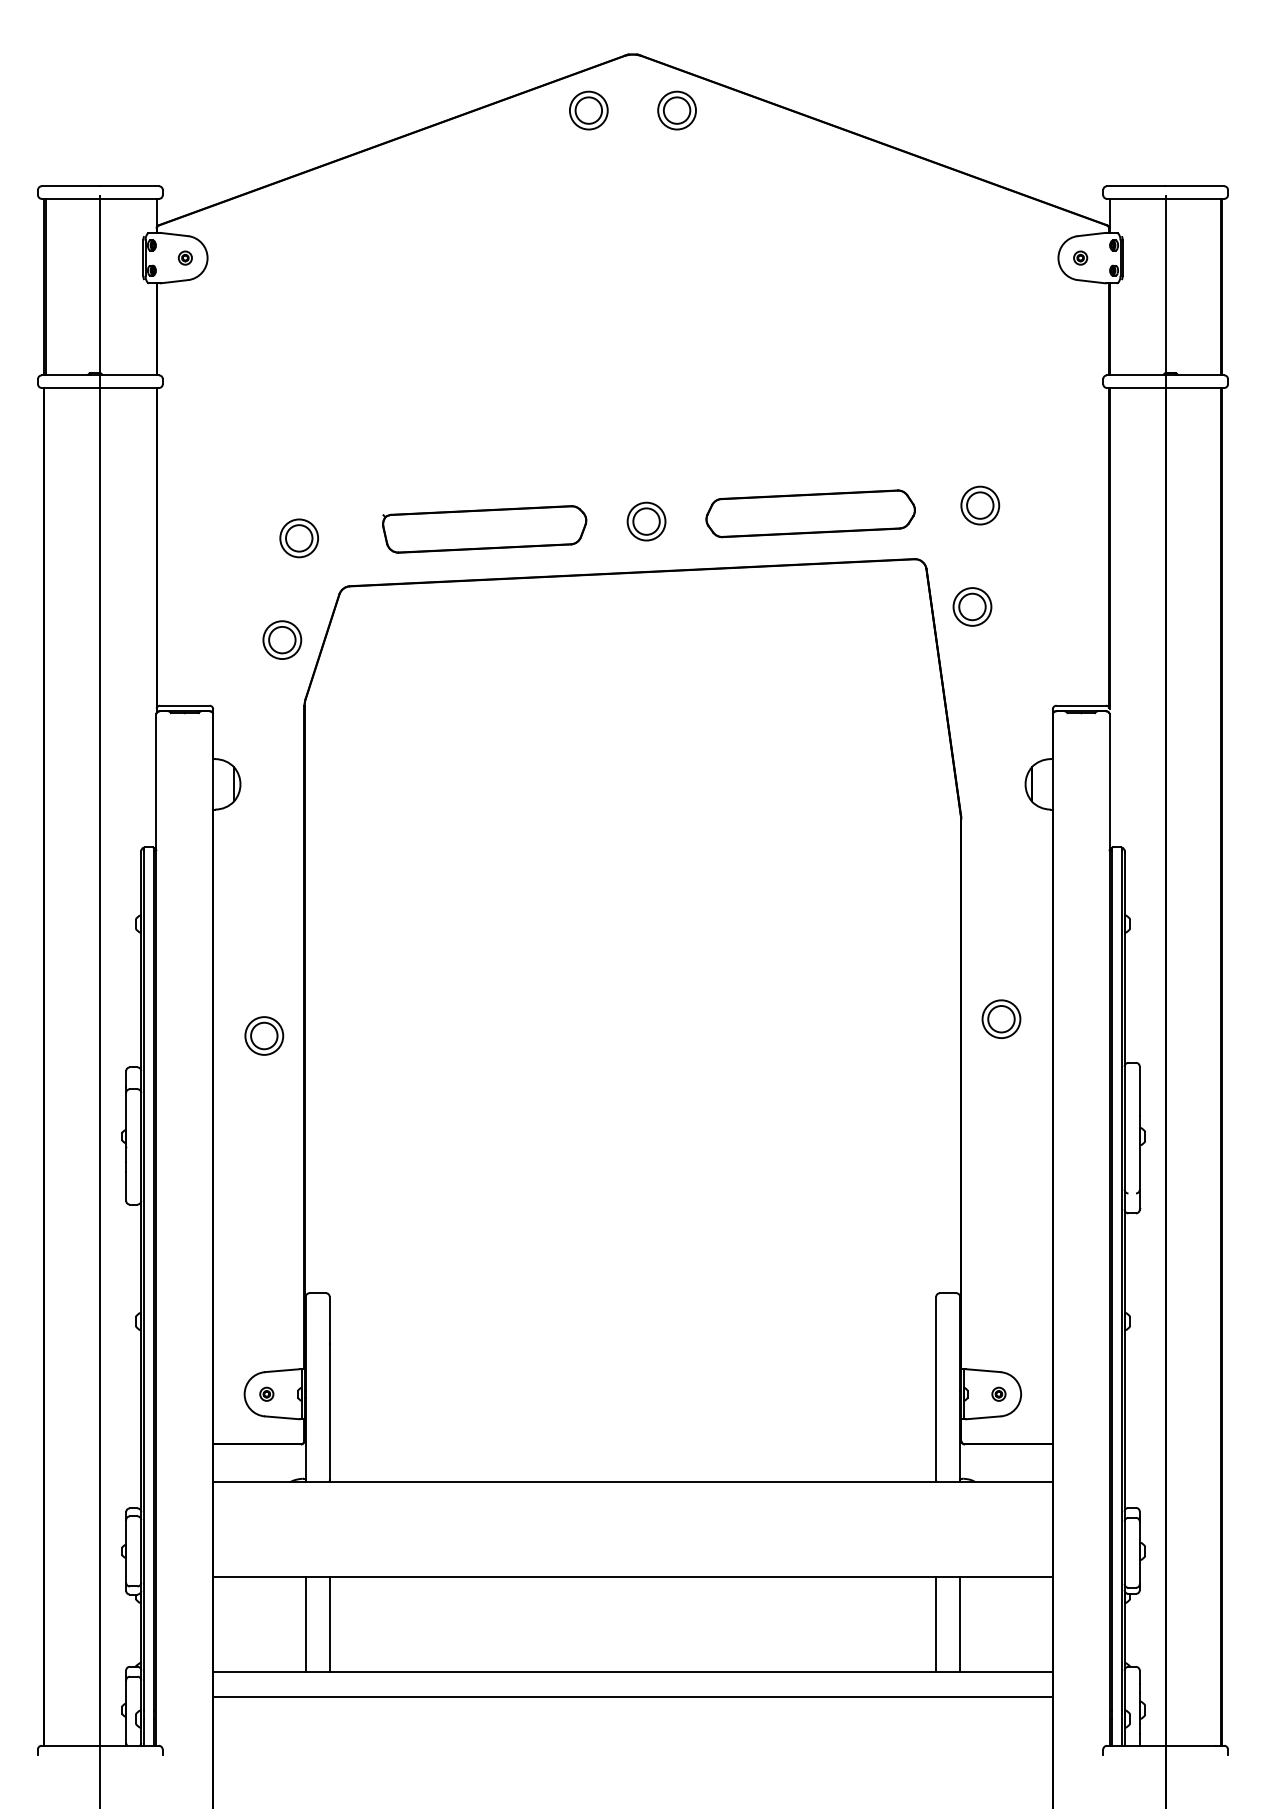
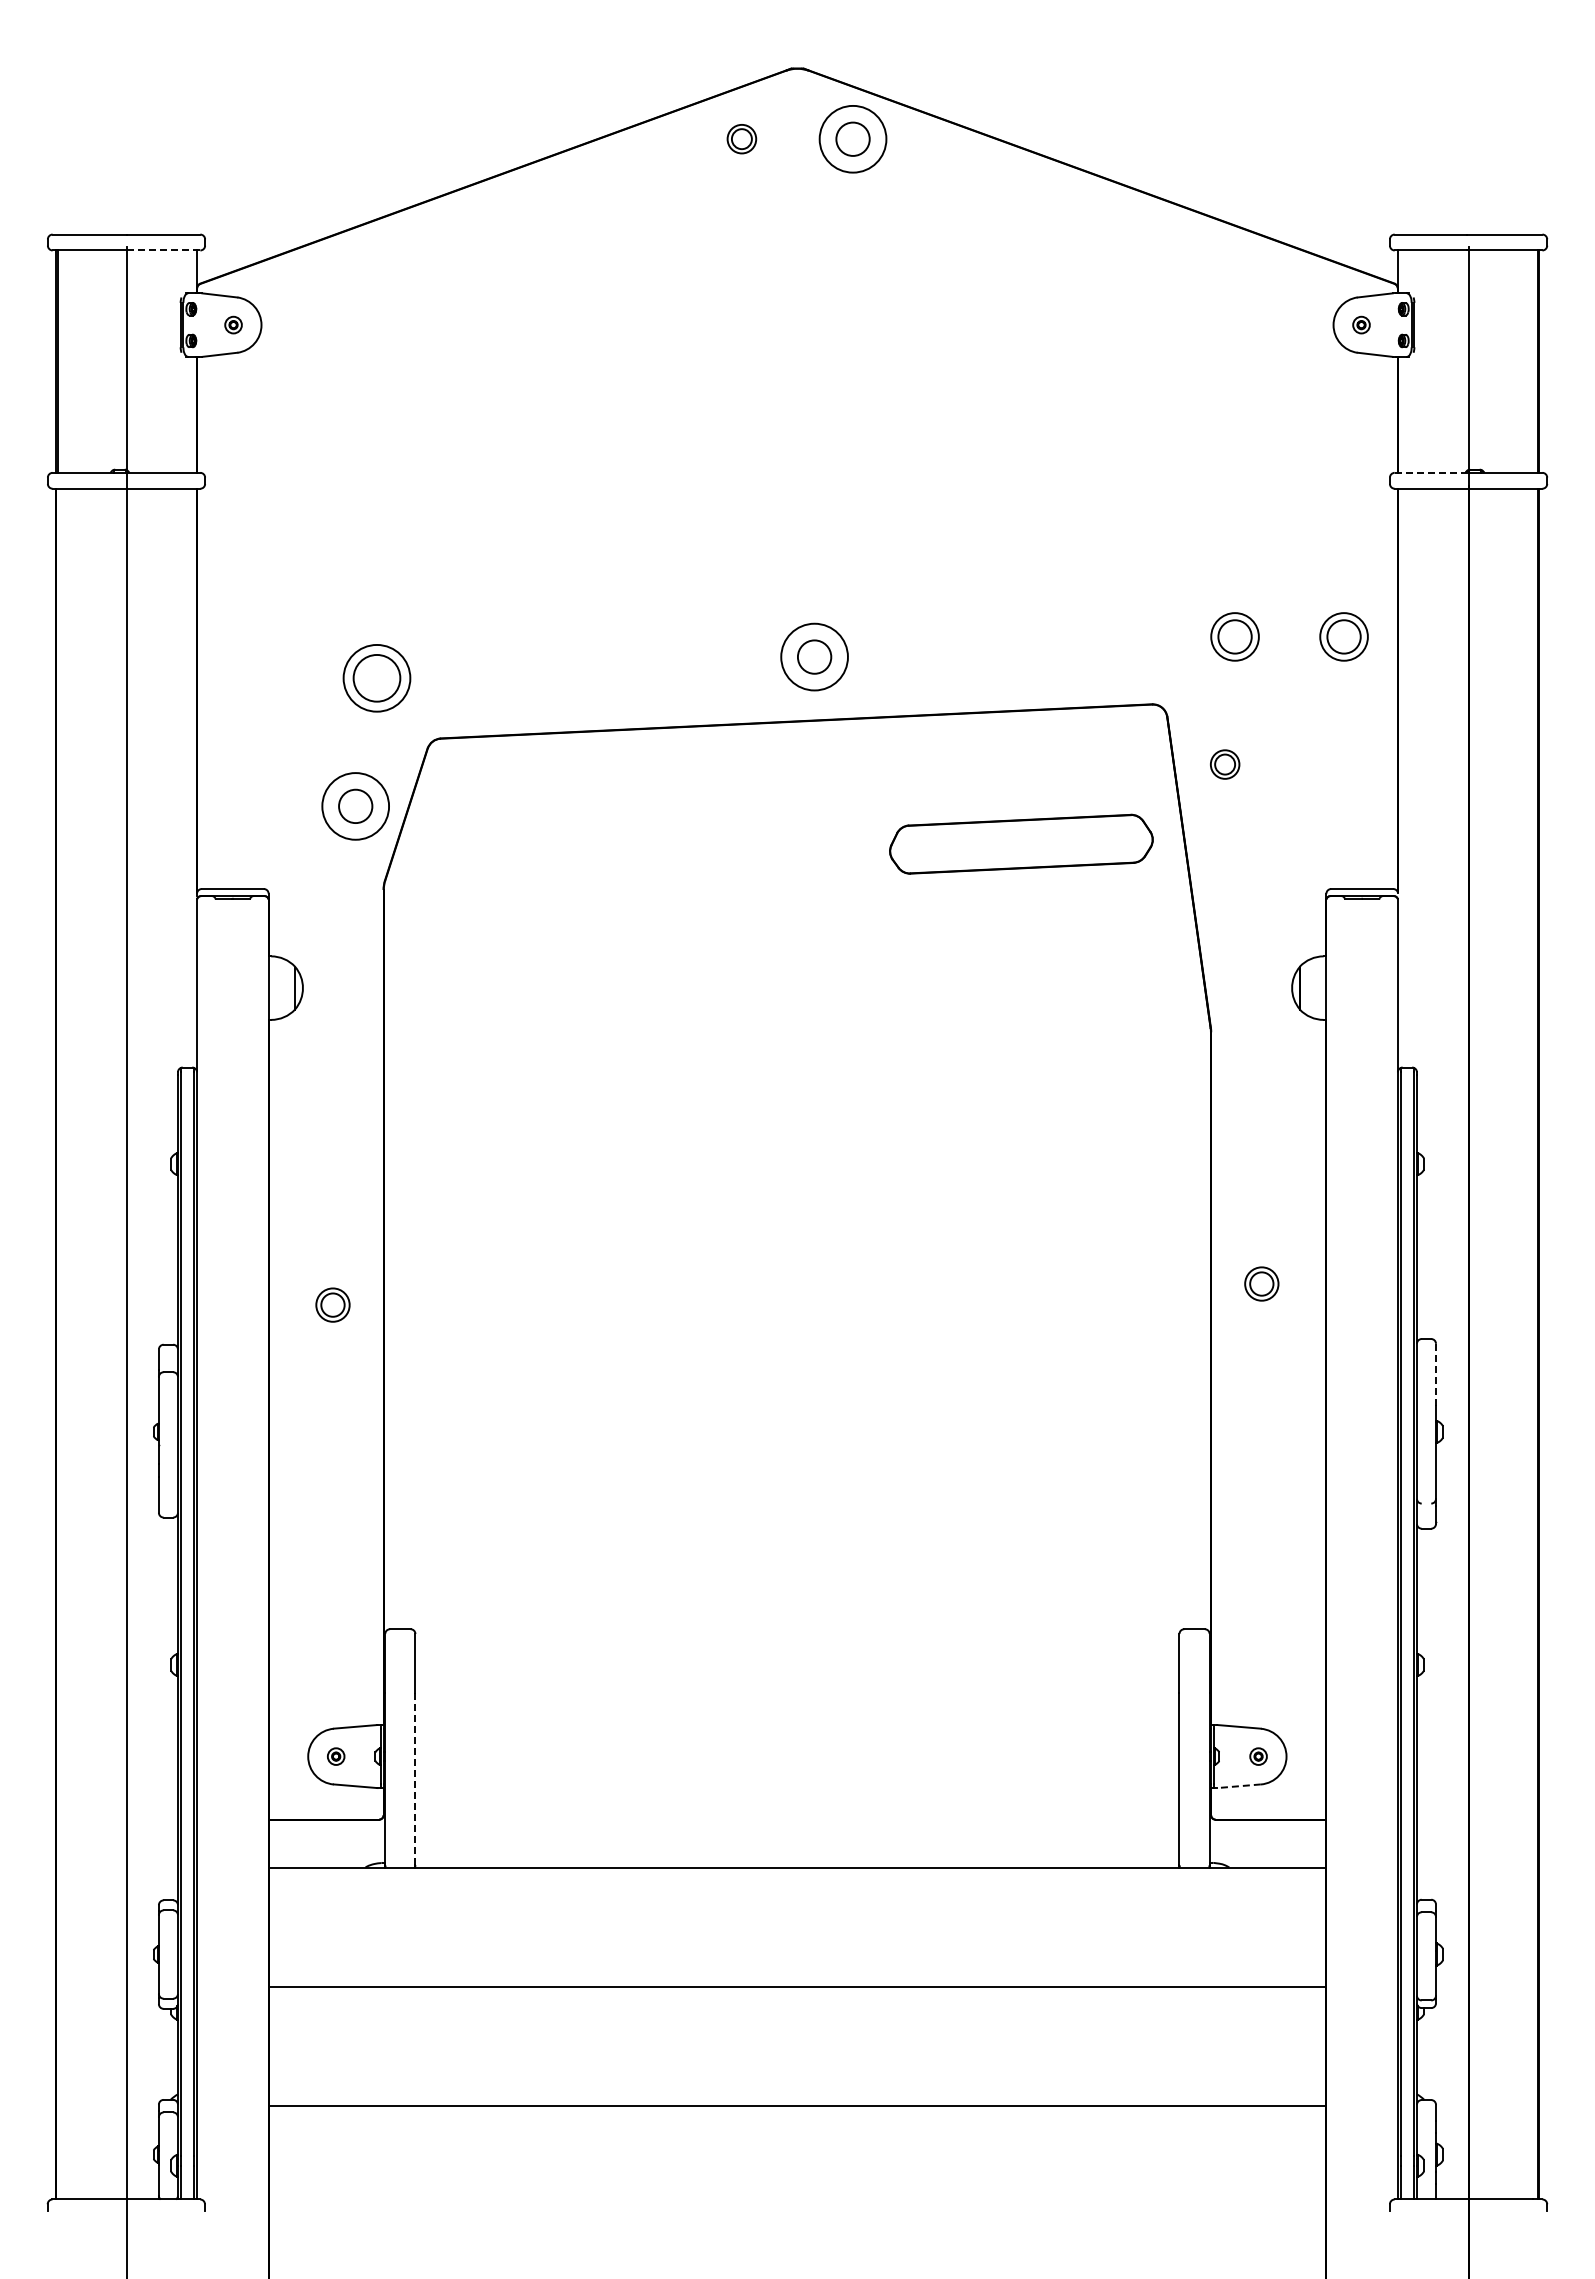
part: (588, 110) -> (741, 138), size x0.6
circle: (676, 110) -> (852, 139), size x1.4
line: (129, 198) -> (163, 250), solid -> dashed
line: (1136, 375) -> (1431, 472), solid -> dashed
part: (1066, 505) -> (1343, 636), added
part: (810, 513) -> (1021, 843), moved
circle: (646, 521) -> (814, 656), size x1.4
part: (484, 529) -> (610, 666), removed
part: (298, 537) -> (376, 677), size x1.4
part: (971, 606) -> (1224, 764), size x0.6
circle: (282, 640) -> (355, 806), size x1.4
part: (1001, 1018) -> (1261, 1283), size x0.7
part: (263, 1035) -> (332, 1304), size x0.7
line: (1140, 1091) -> (1436, 1374), solid -> dashed
line: (329, 1411) -> (415, 1778), solid -> dashed
line: (983, 1418) -> (1239, 1786), solid -> dashed
line: (305, 1624) -> (385, 2046), removed
line: (329, 1624) -> (415, 2046), removed
line: (936, 1624) -> (1179, 2046), removed
line: (960, 1624) -> (1209, 2046), removed
line: (633, 1697) -> (797, 2138), removed

